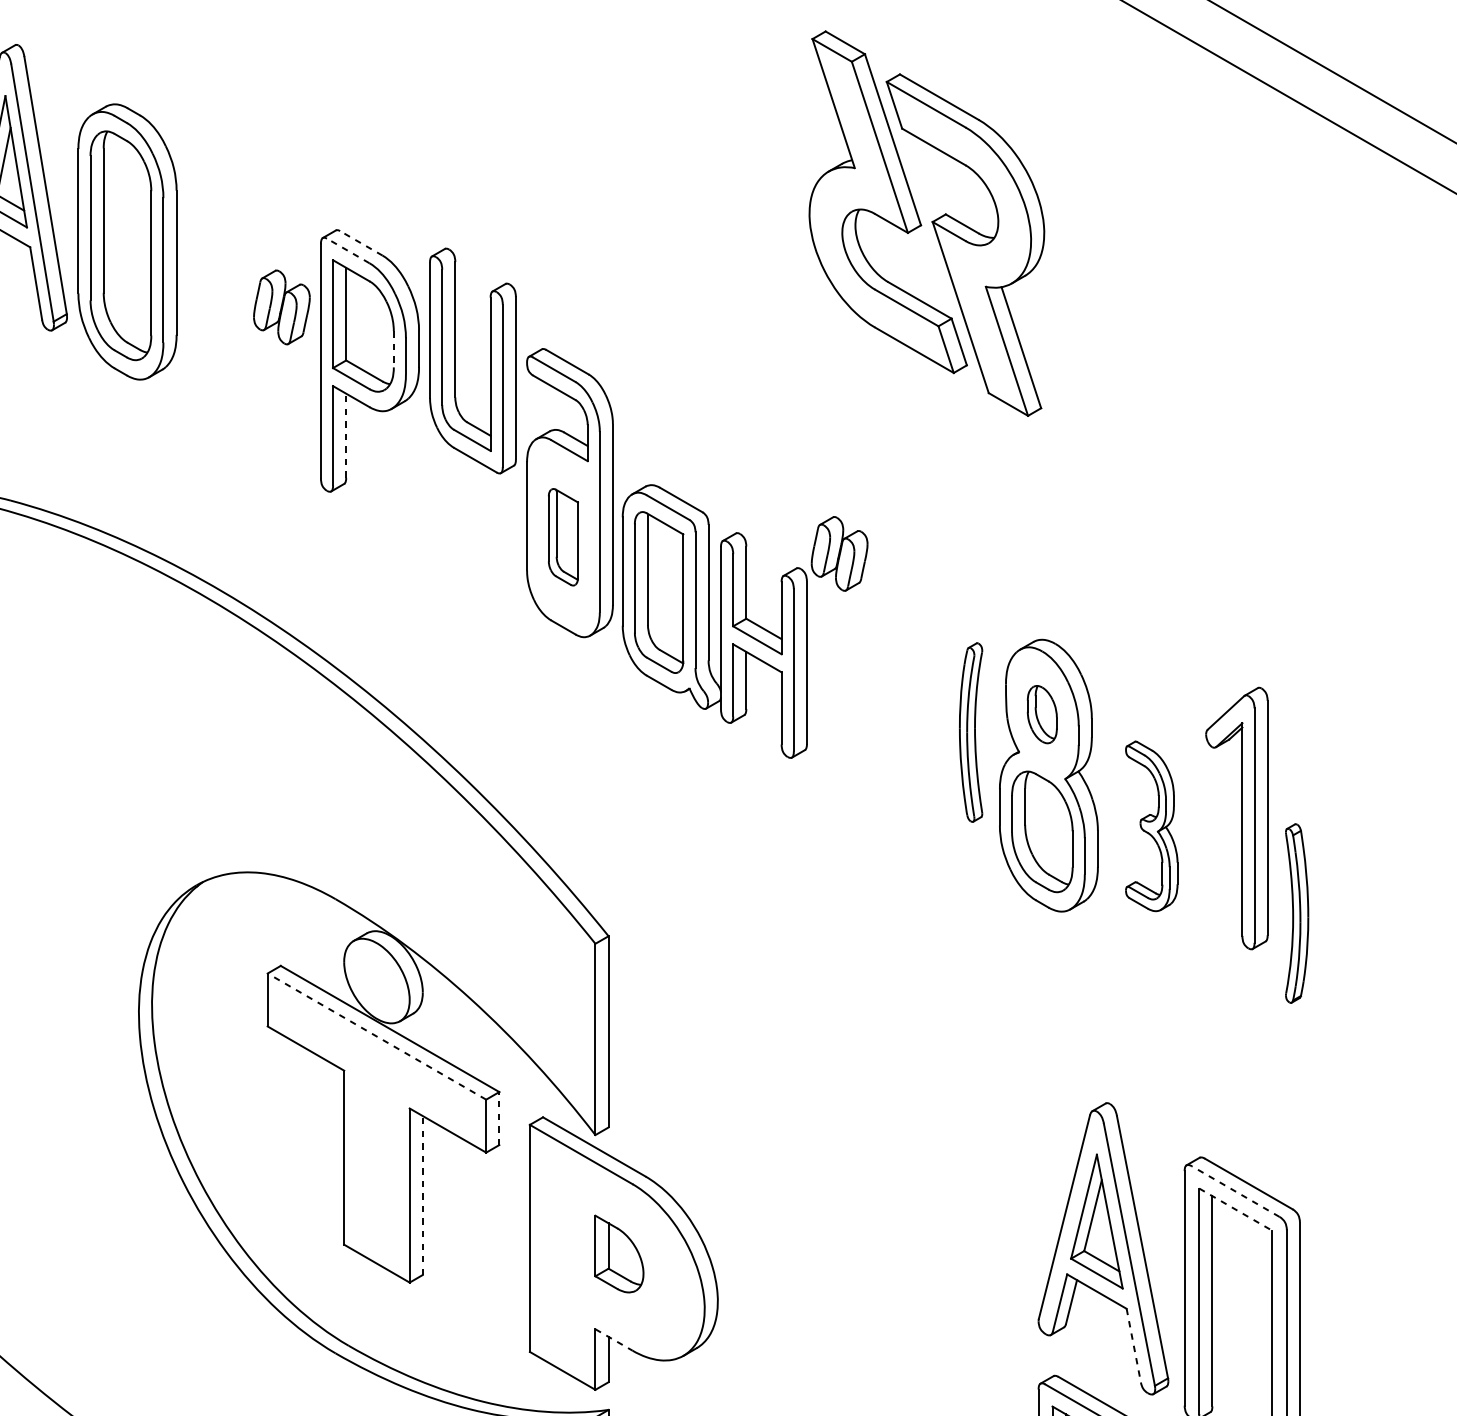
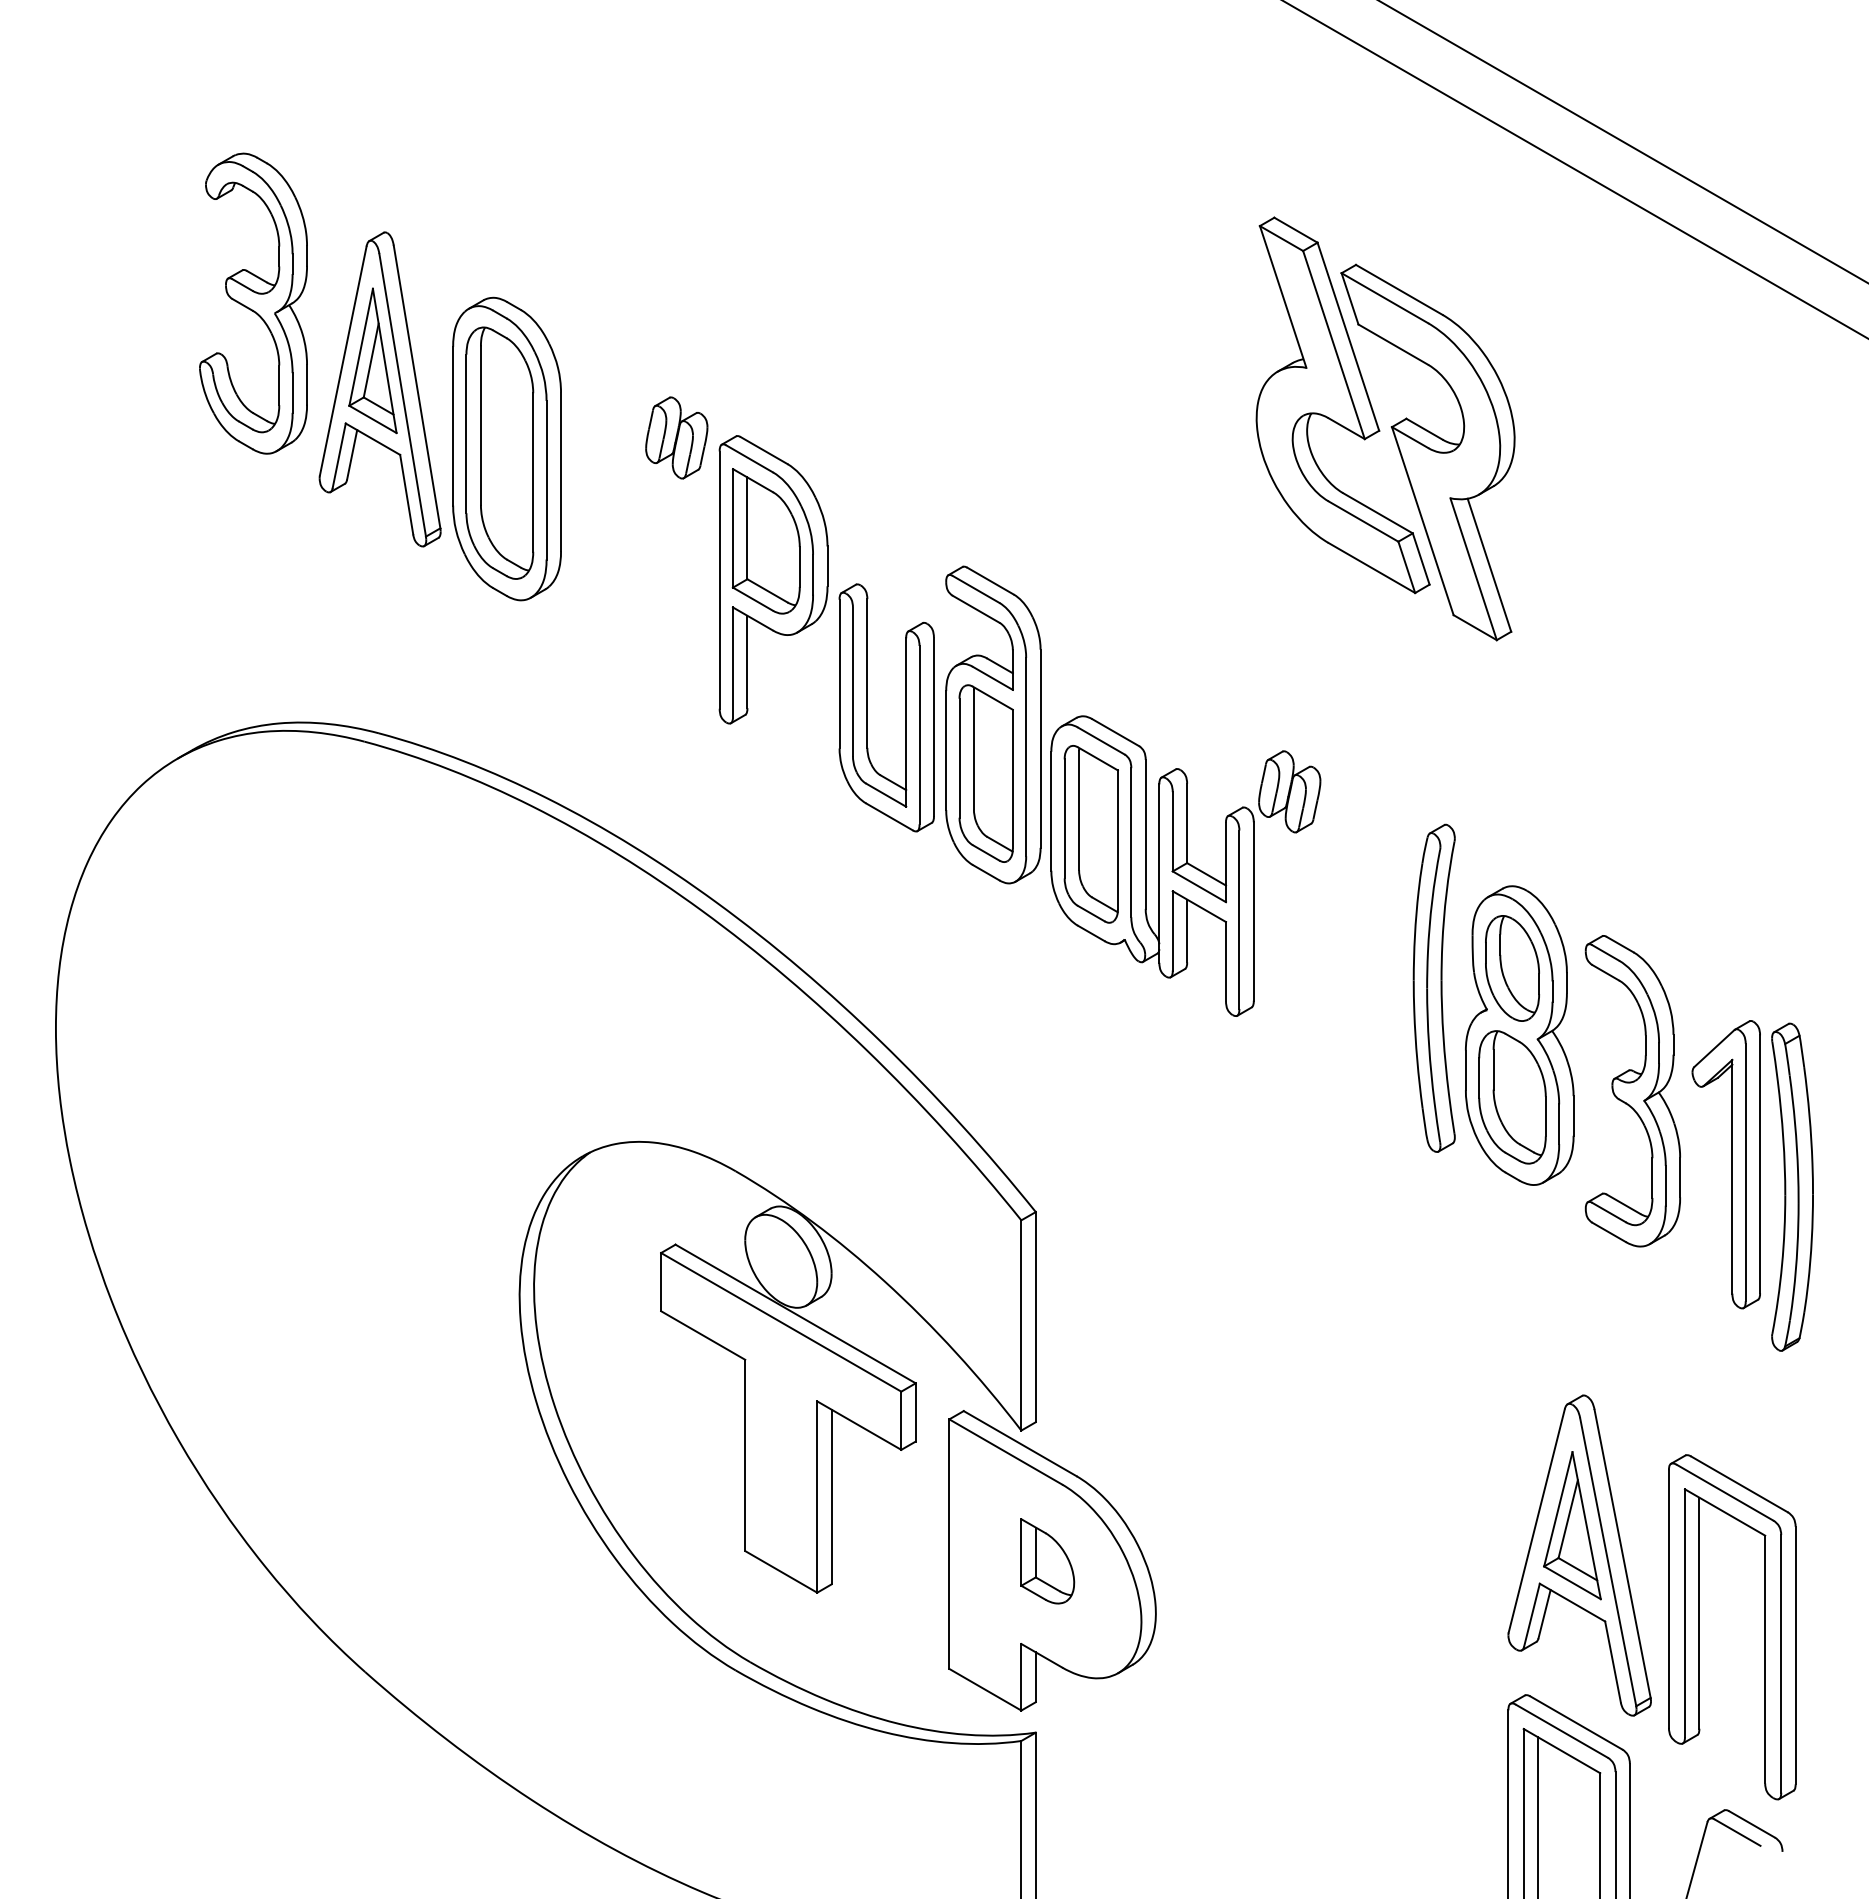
line: (361, 243) -> (764, 450), dashed -> solid
line: (348, 250) -> (749, 458), dashed -> solid
part: (281, 306) -> (676, 437), moved
line: (393, 348) -> (799, 566), dashed -> solid
part: (455, 360) -> (867, 707), moved
line: (346, 435) -> (747, 661), dashed -> solid
part: (562, 537) -> (985, 773), size x1.67
part: (1042, 714) -> (1512, 968), size x1.67
part: (970, 731) -> (1433, 987), size x1.67
part: (1236, 818) -> (1725, 1164), moved
part: (1151, 826) -> (1632, 1091), size x1.67
part: (1297, 912) -> (1792, 1186), size x1.67
line: (377, 1036) -> (781, 1322), dashed -> solid
line: (499, 1117) -> (915, 1411), dashed -> solid
line: (1236, 1191) -> (1725, 1492), dashed -> solid
line: (422, 1195) -> (831, 1496), dashed -> solid
line: (1236, 1209) -> (1725, 1512), dashed -> solid
line: (613, 1339) -> (1041, 1655), dashed -> solid
line: (1134, 1346) -> (1613, 1662), dashed -> solid

